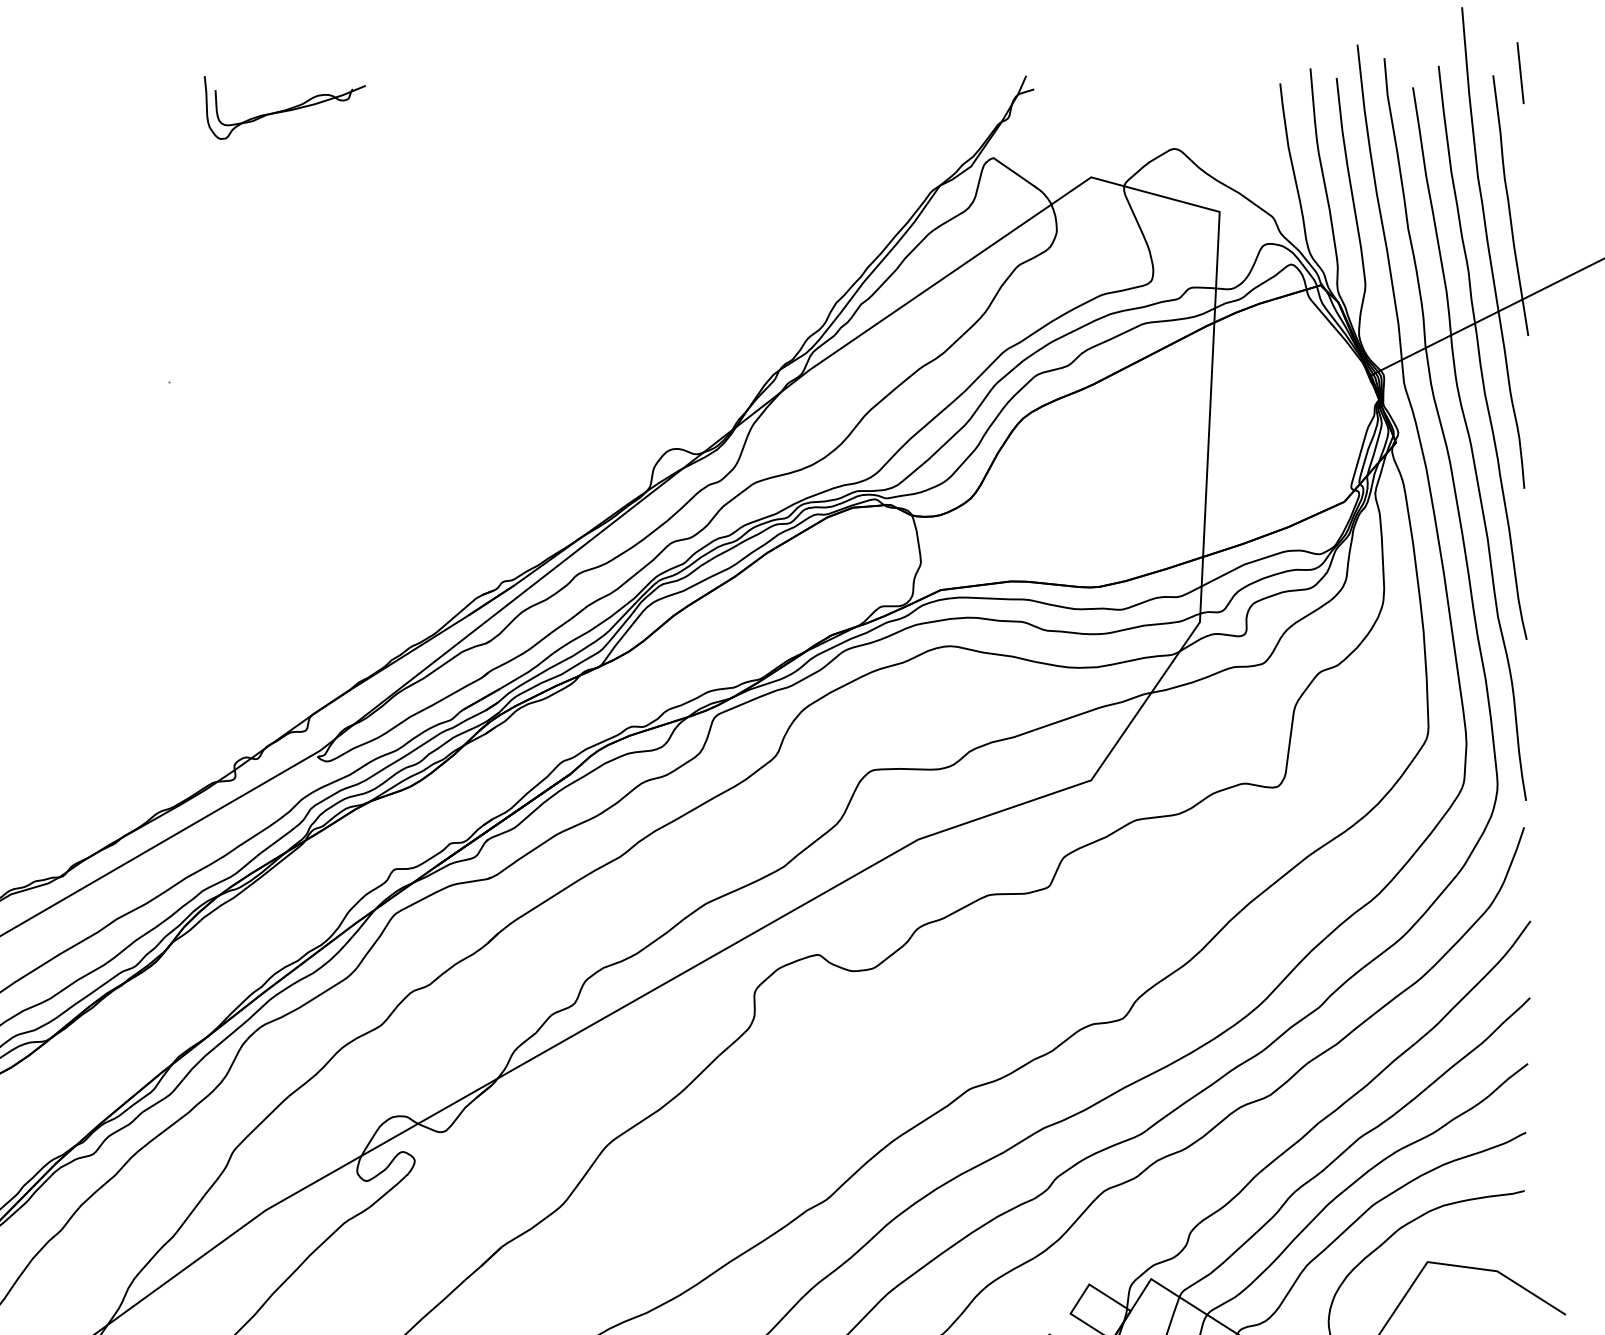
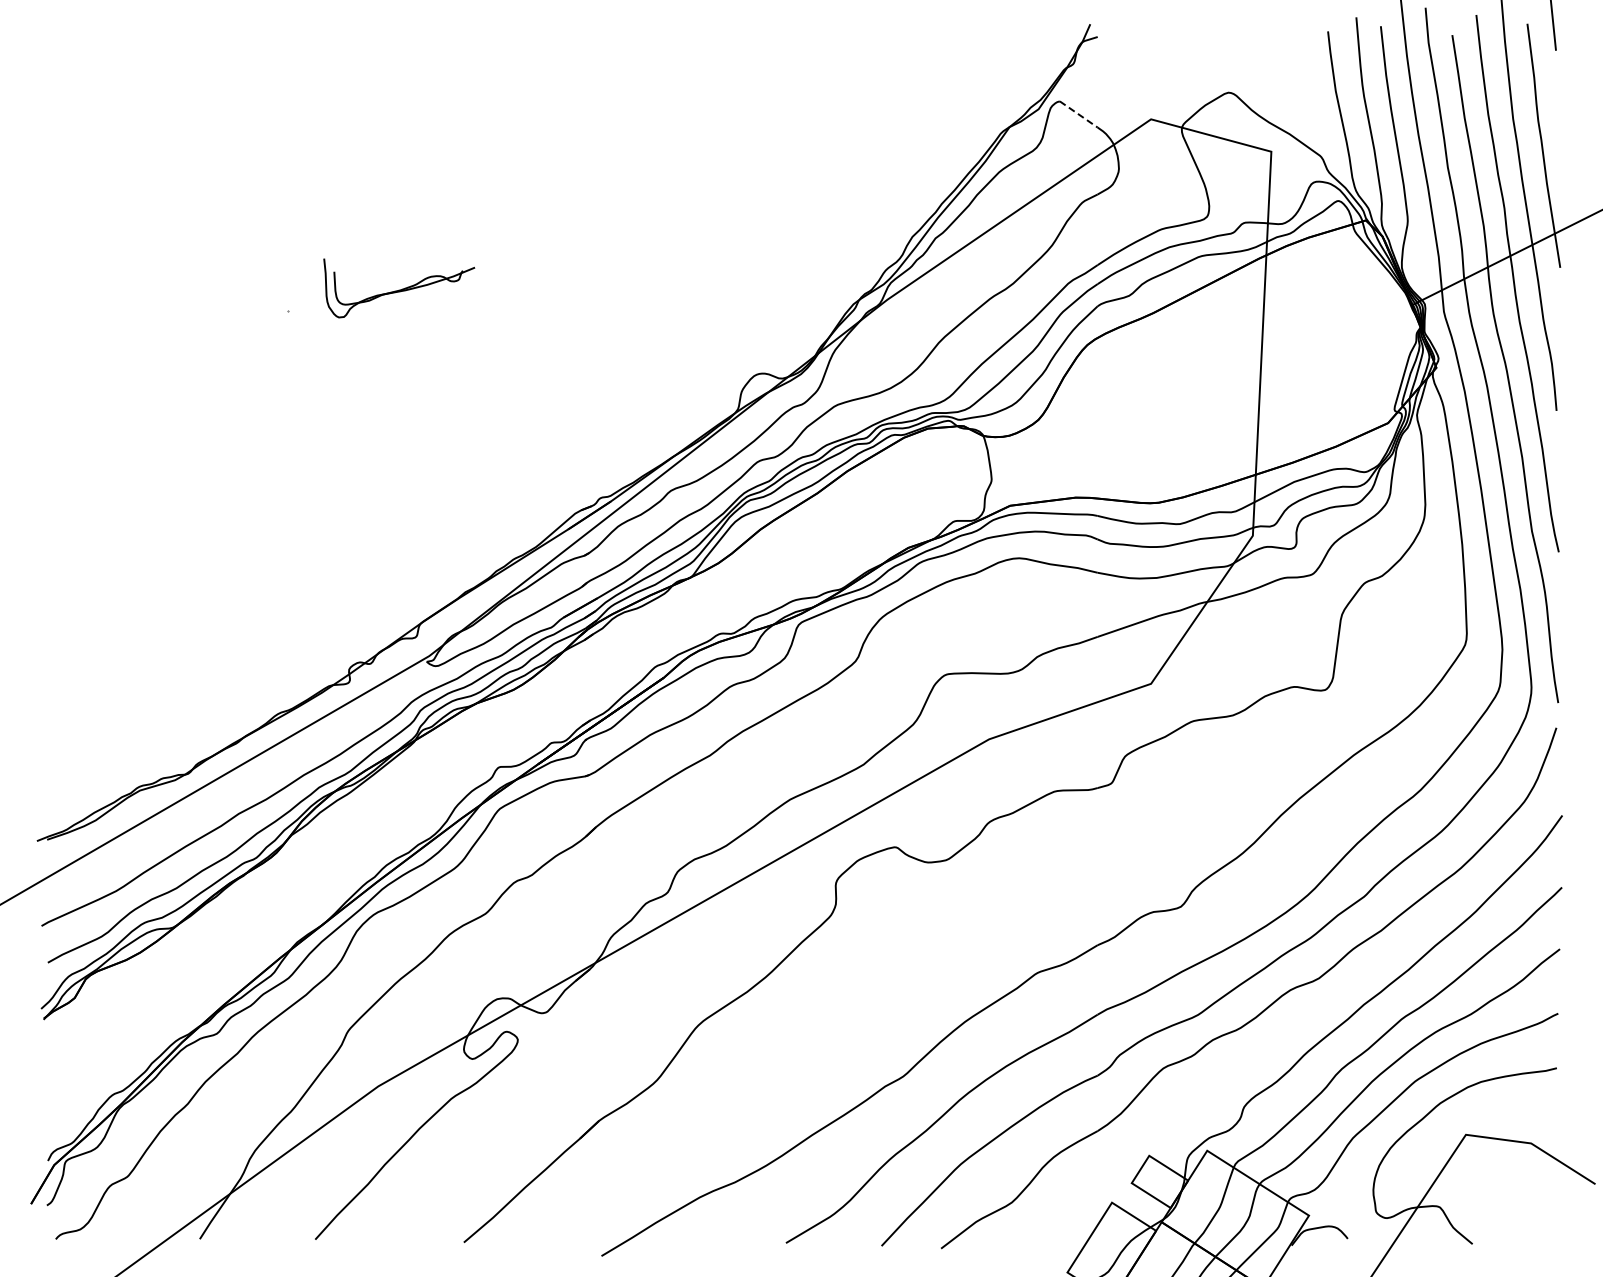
part: (285, 108) -> (399, 288), moved
line: (1014, 172) -> (1079, 114), solid -> dashed

